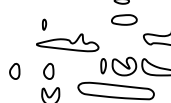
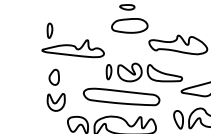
part: (124, 19) -> (129, 25), size x1.43
part: (44, 24) -> (49, 30), size x1.43
part: (14, 70) -> (19, 76), removed

